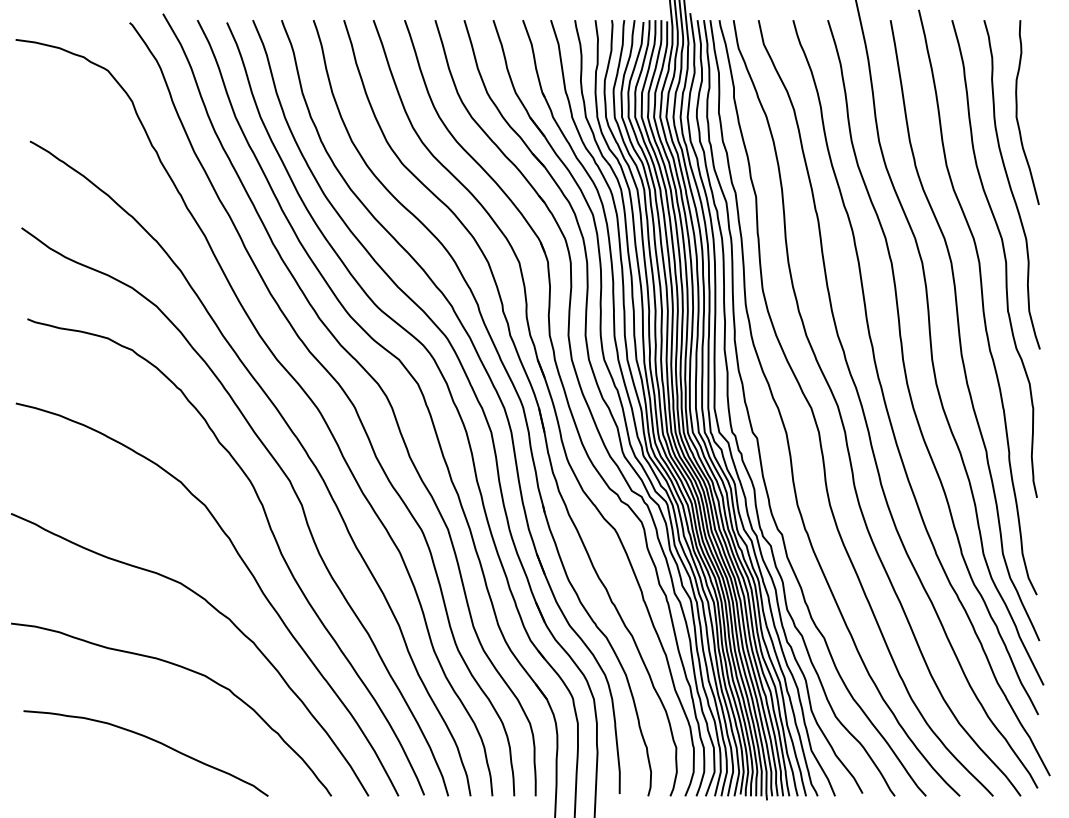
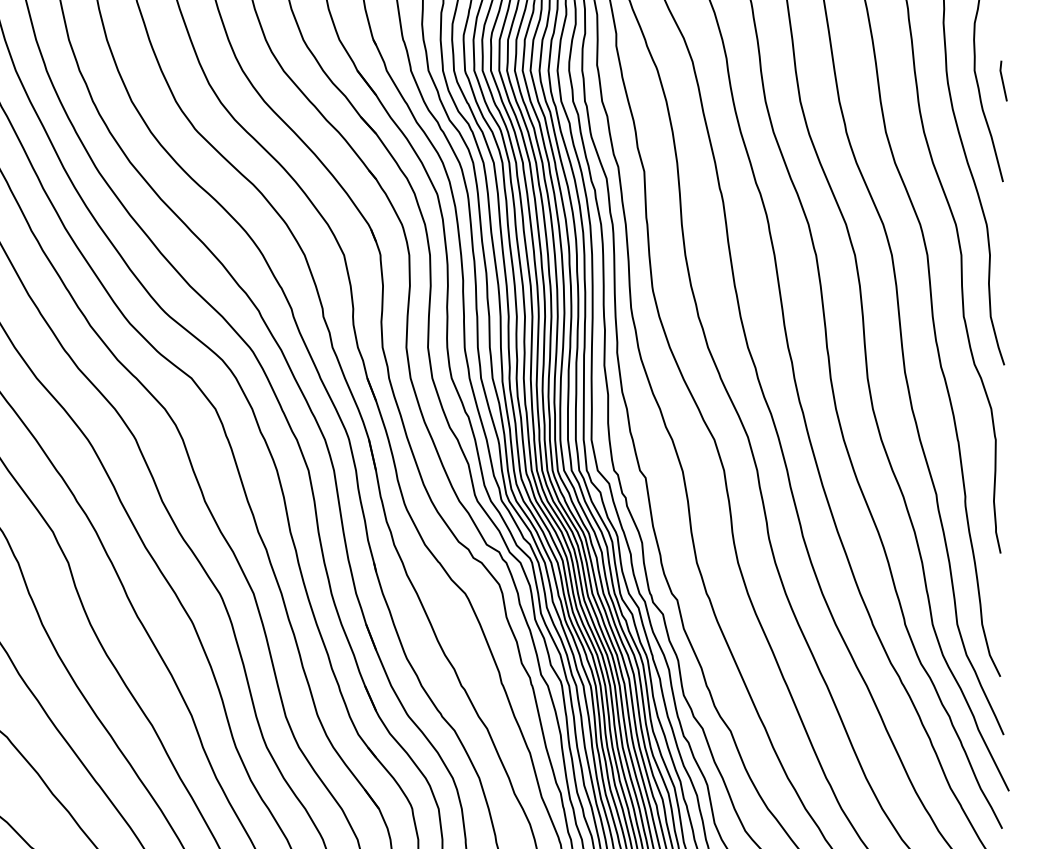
line: (1039, 125) -> (1003, 81), added

